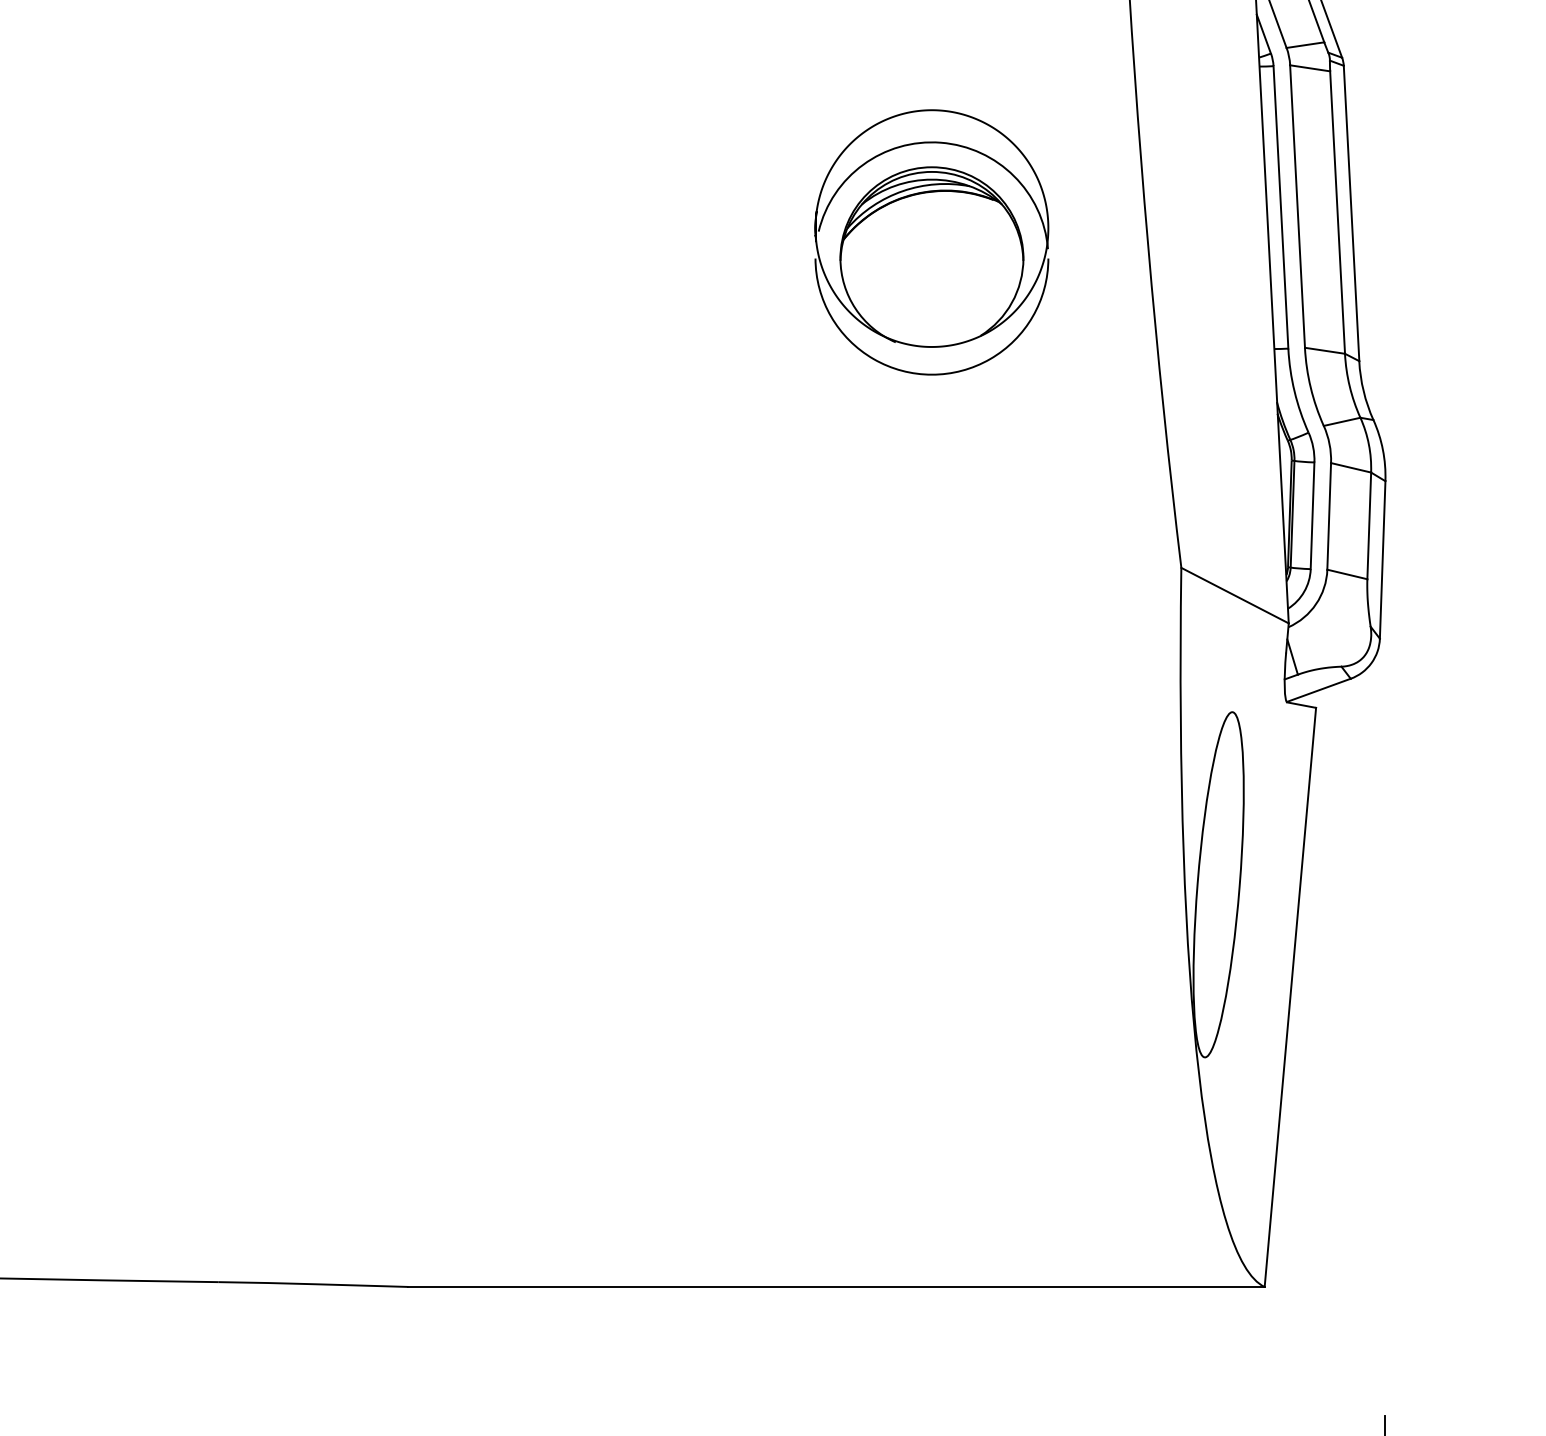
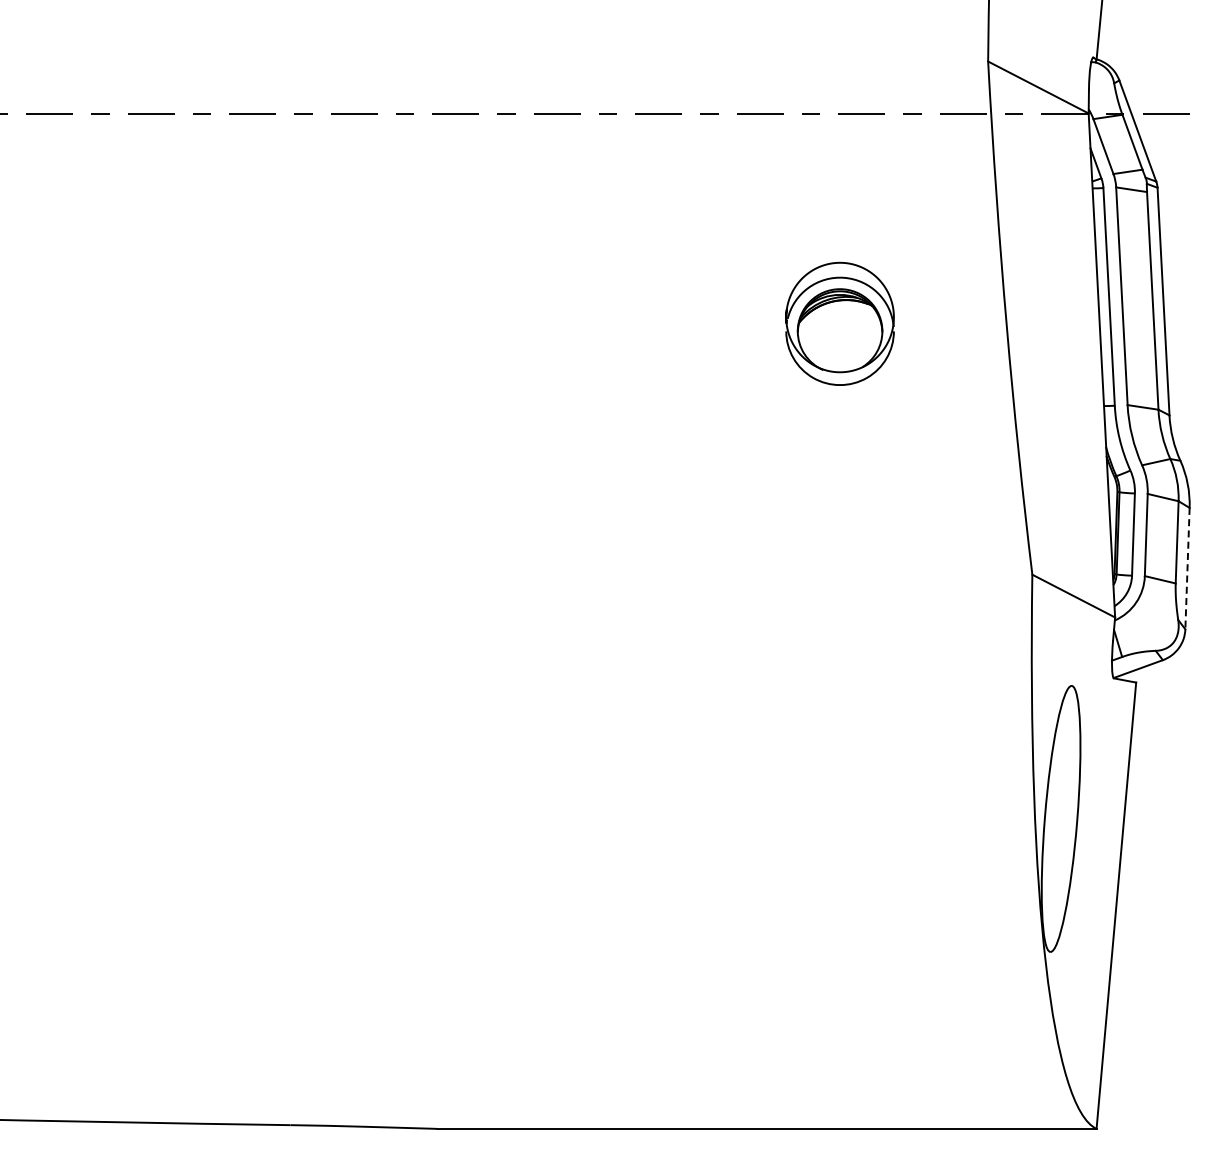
part: (931, 241) -> (839, 323), size x0.6
line: (1382, 559) -> (1187, 568), solid -> dashed

